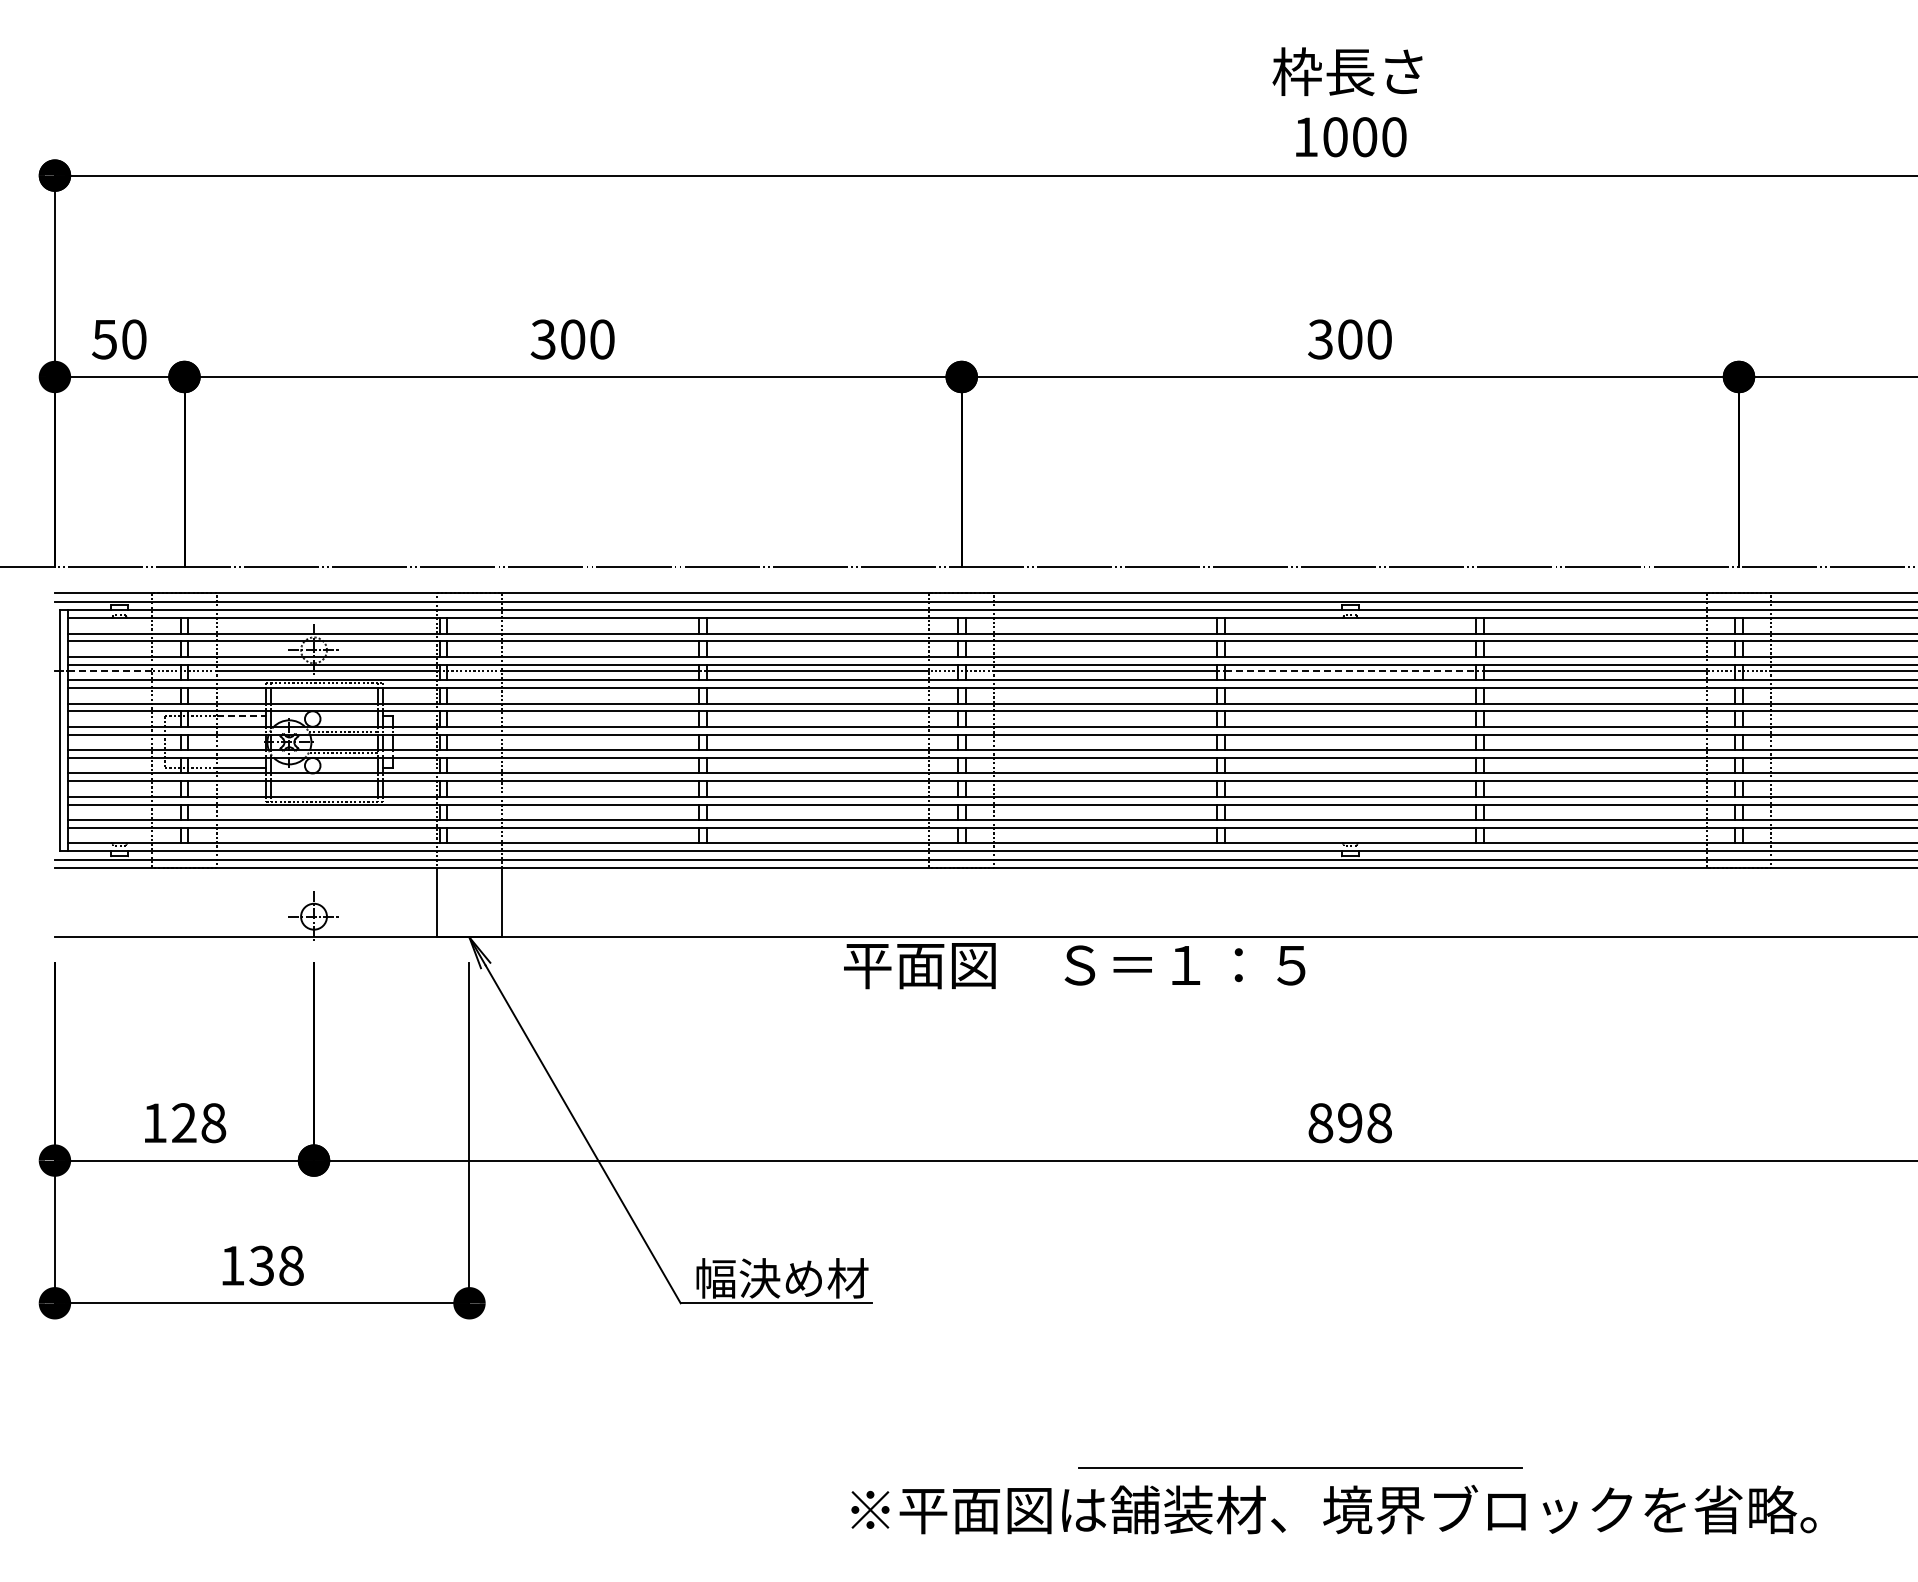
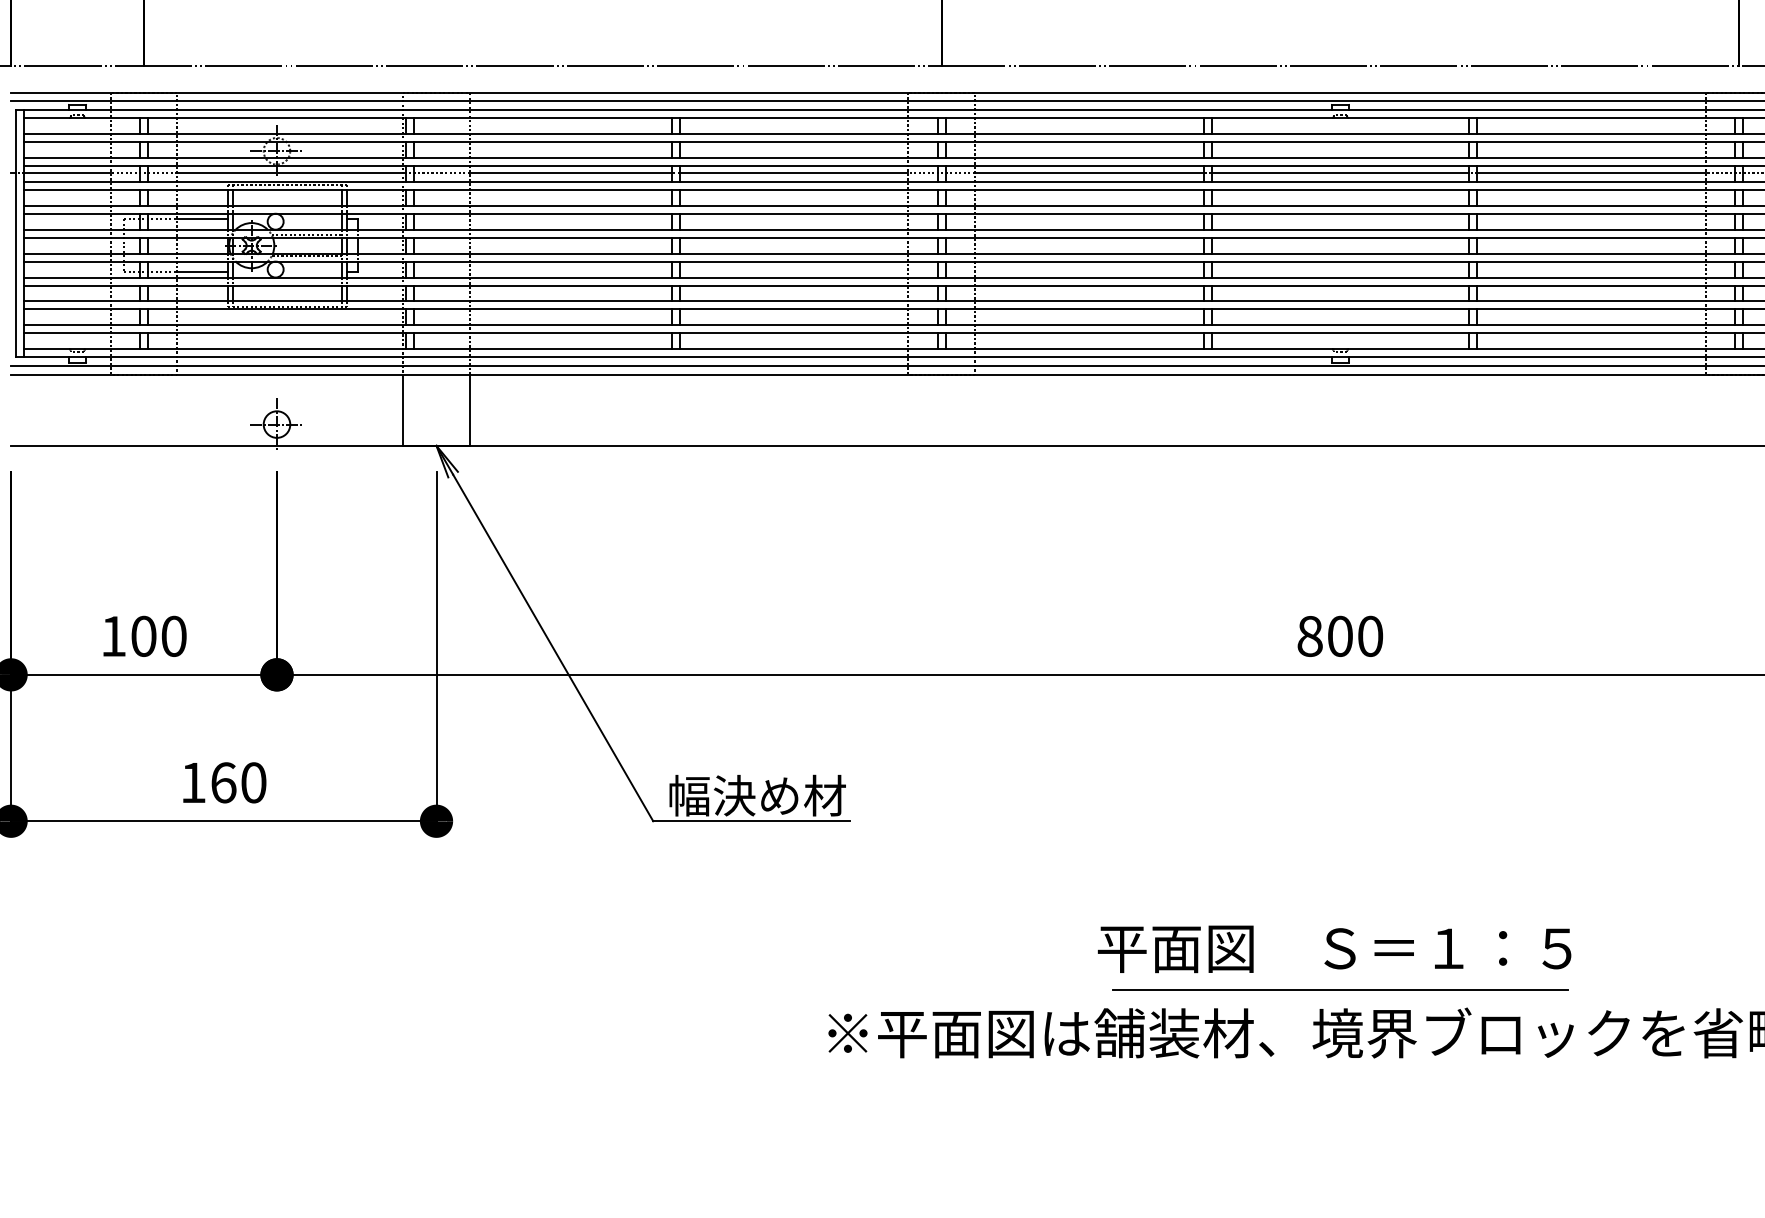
line: (110, 671) -> (68, 172), dashed -> solid
line: (1350, 671) -> (1340, 172), dashed -> solid
line: (241, 716) -> (202, 219), dashed -> solid
text: (1074, 966) -> (1334, 949), moved
text: (199, 1123) -> (159, 636), 128 -> 100
text: (1364, 1123) -> (1354, 636), 898 -> 800
text: (276, 1265) -> (238, 782), 138 -> 160
line: (1300, 1467) -> (1340, 989), moved

